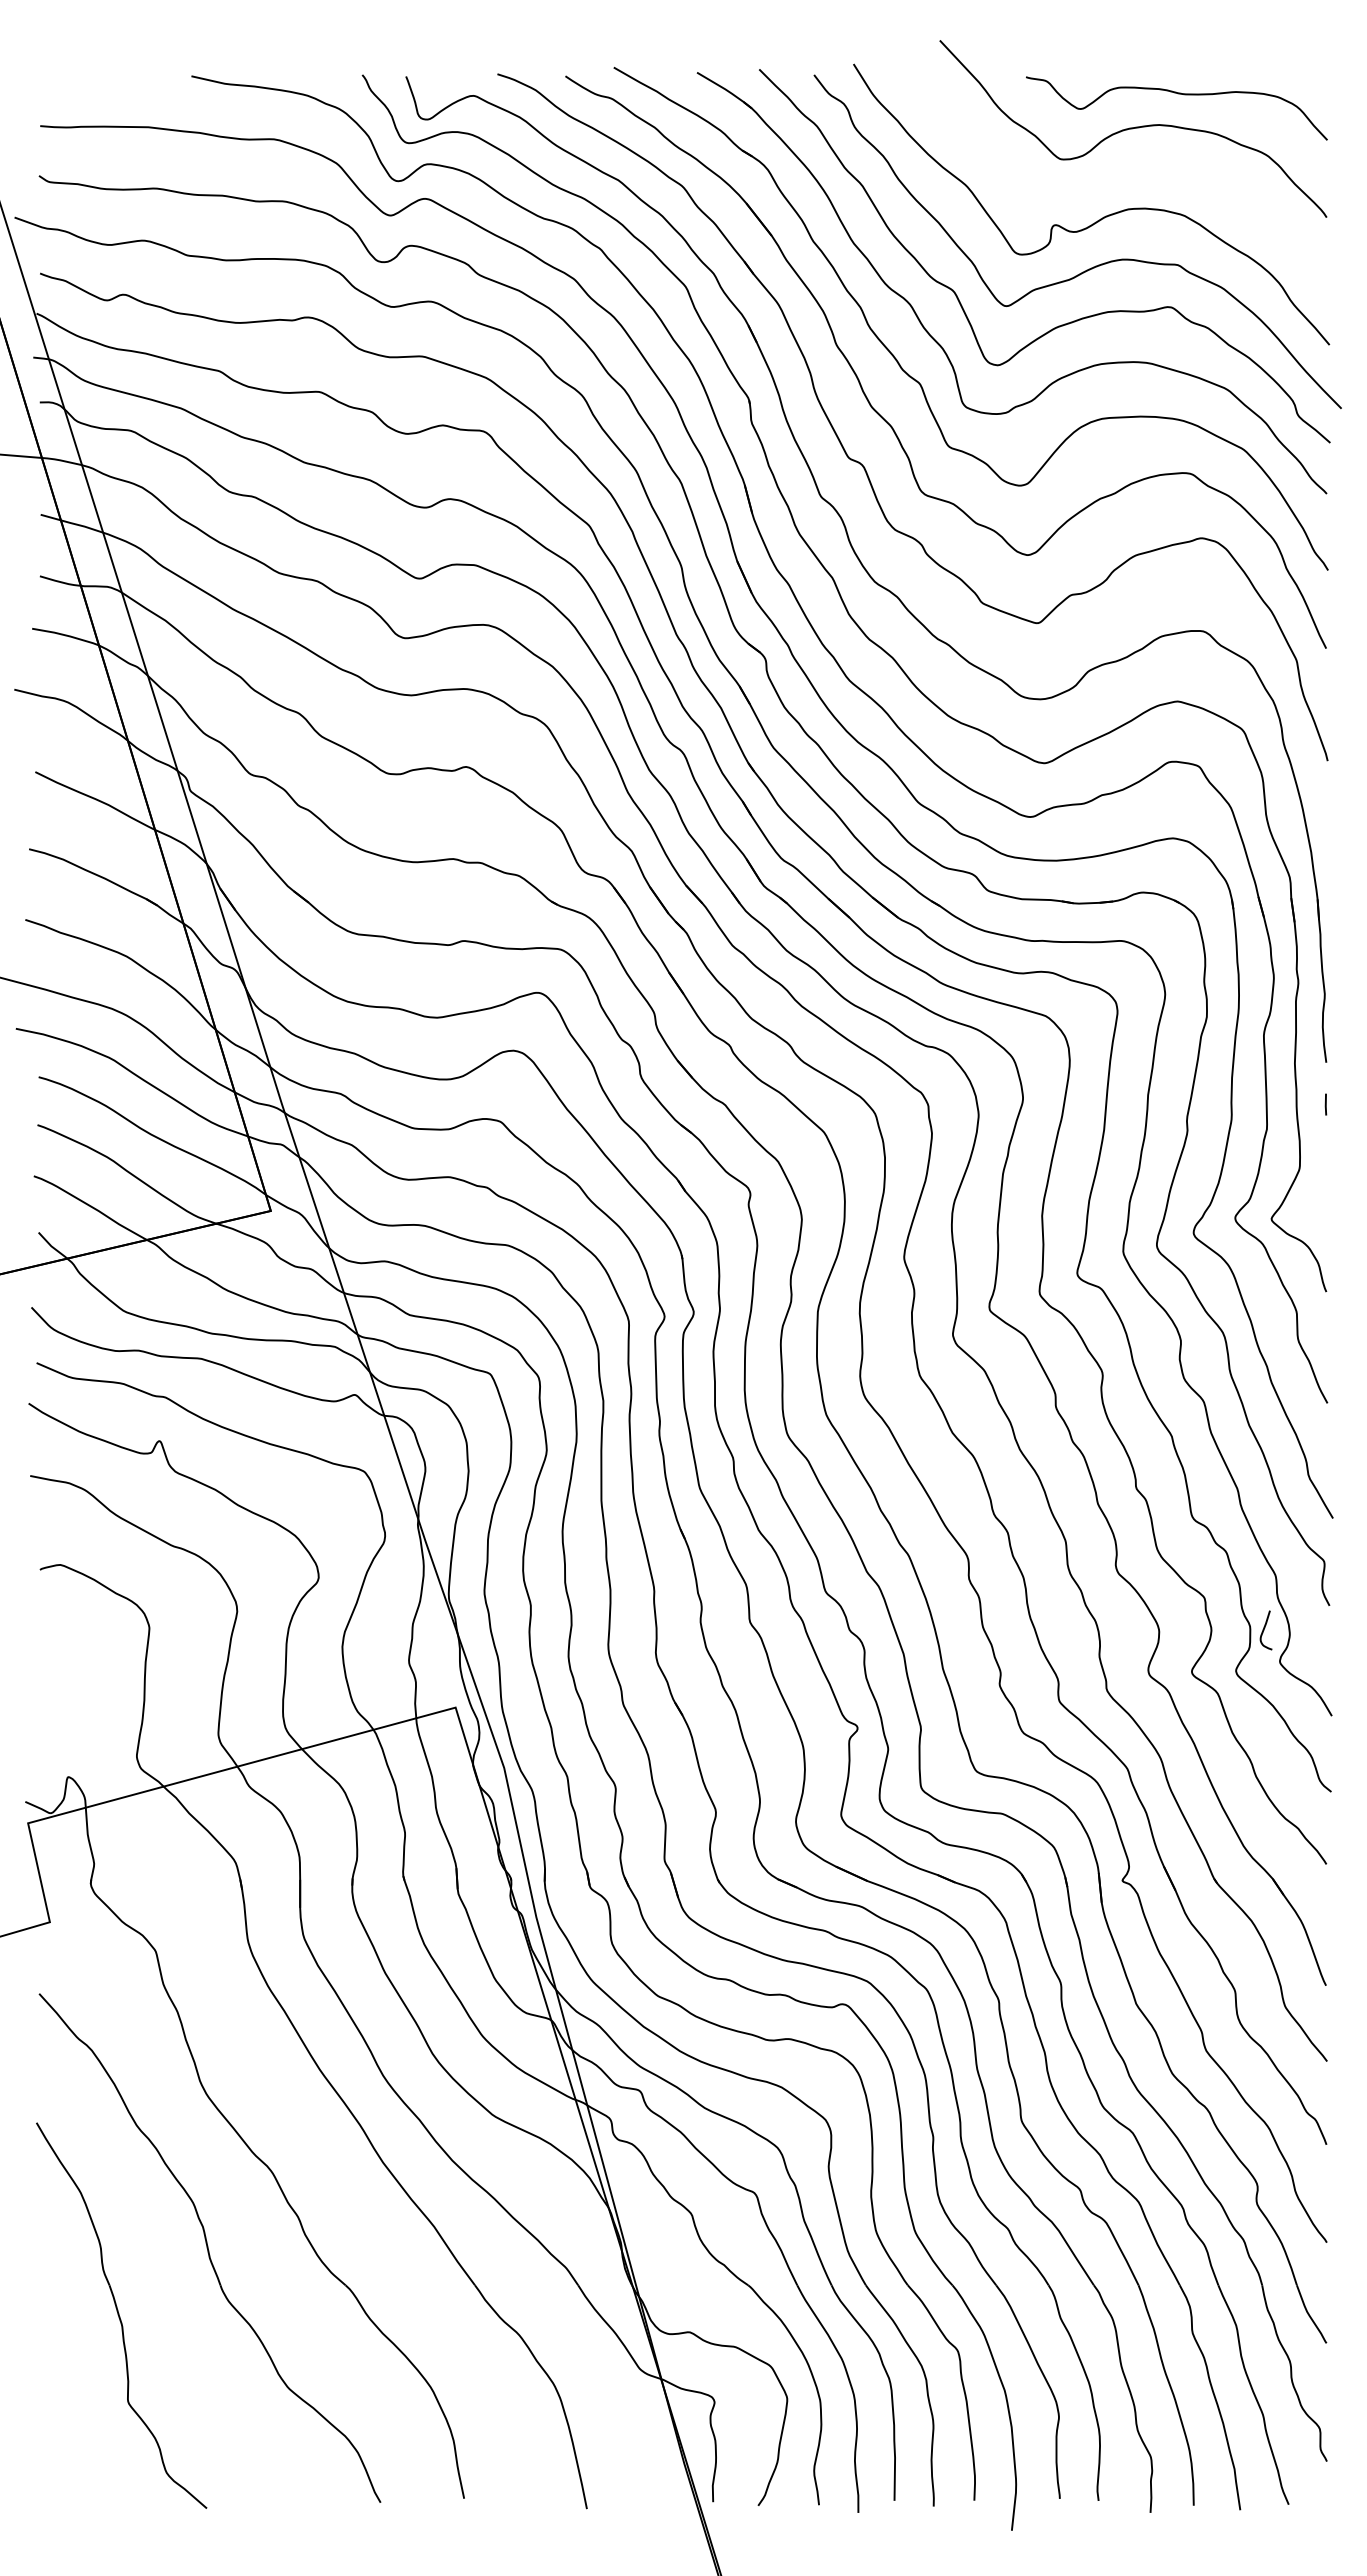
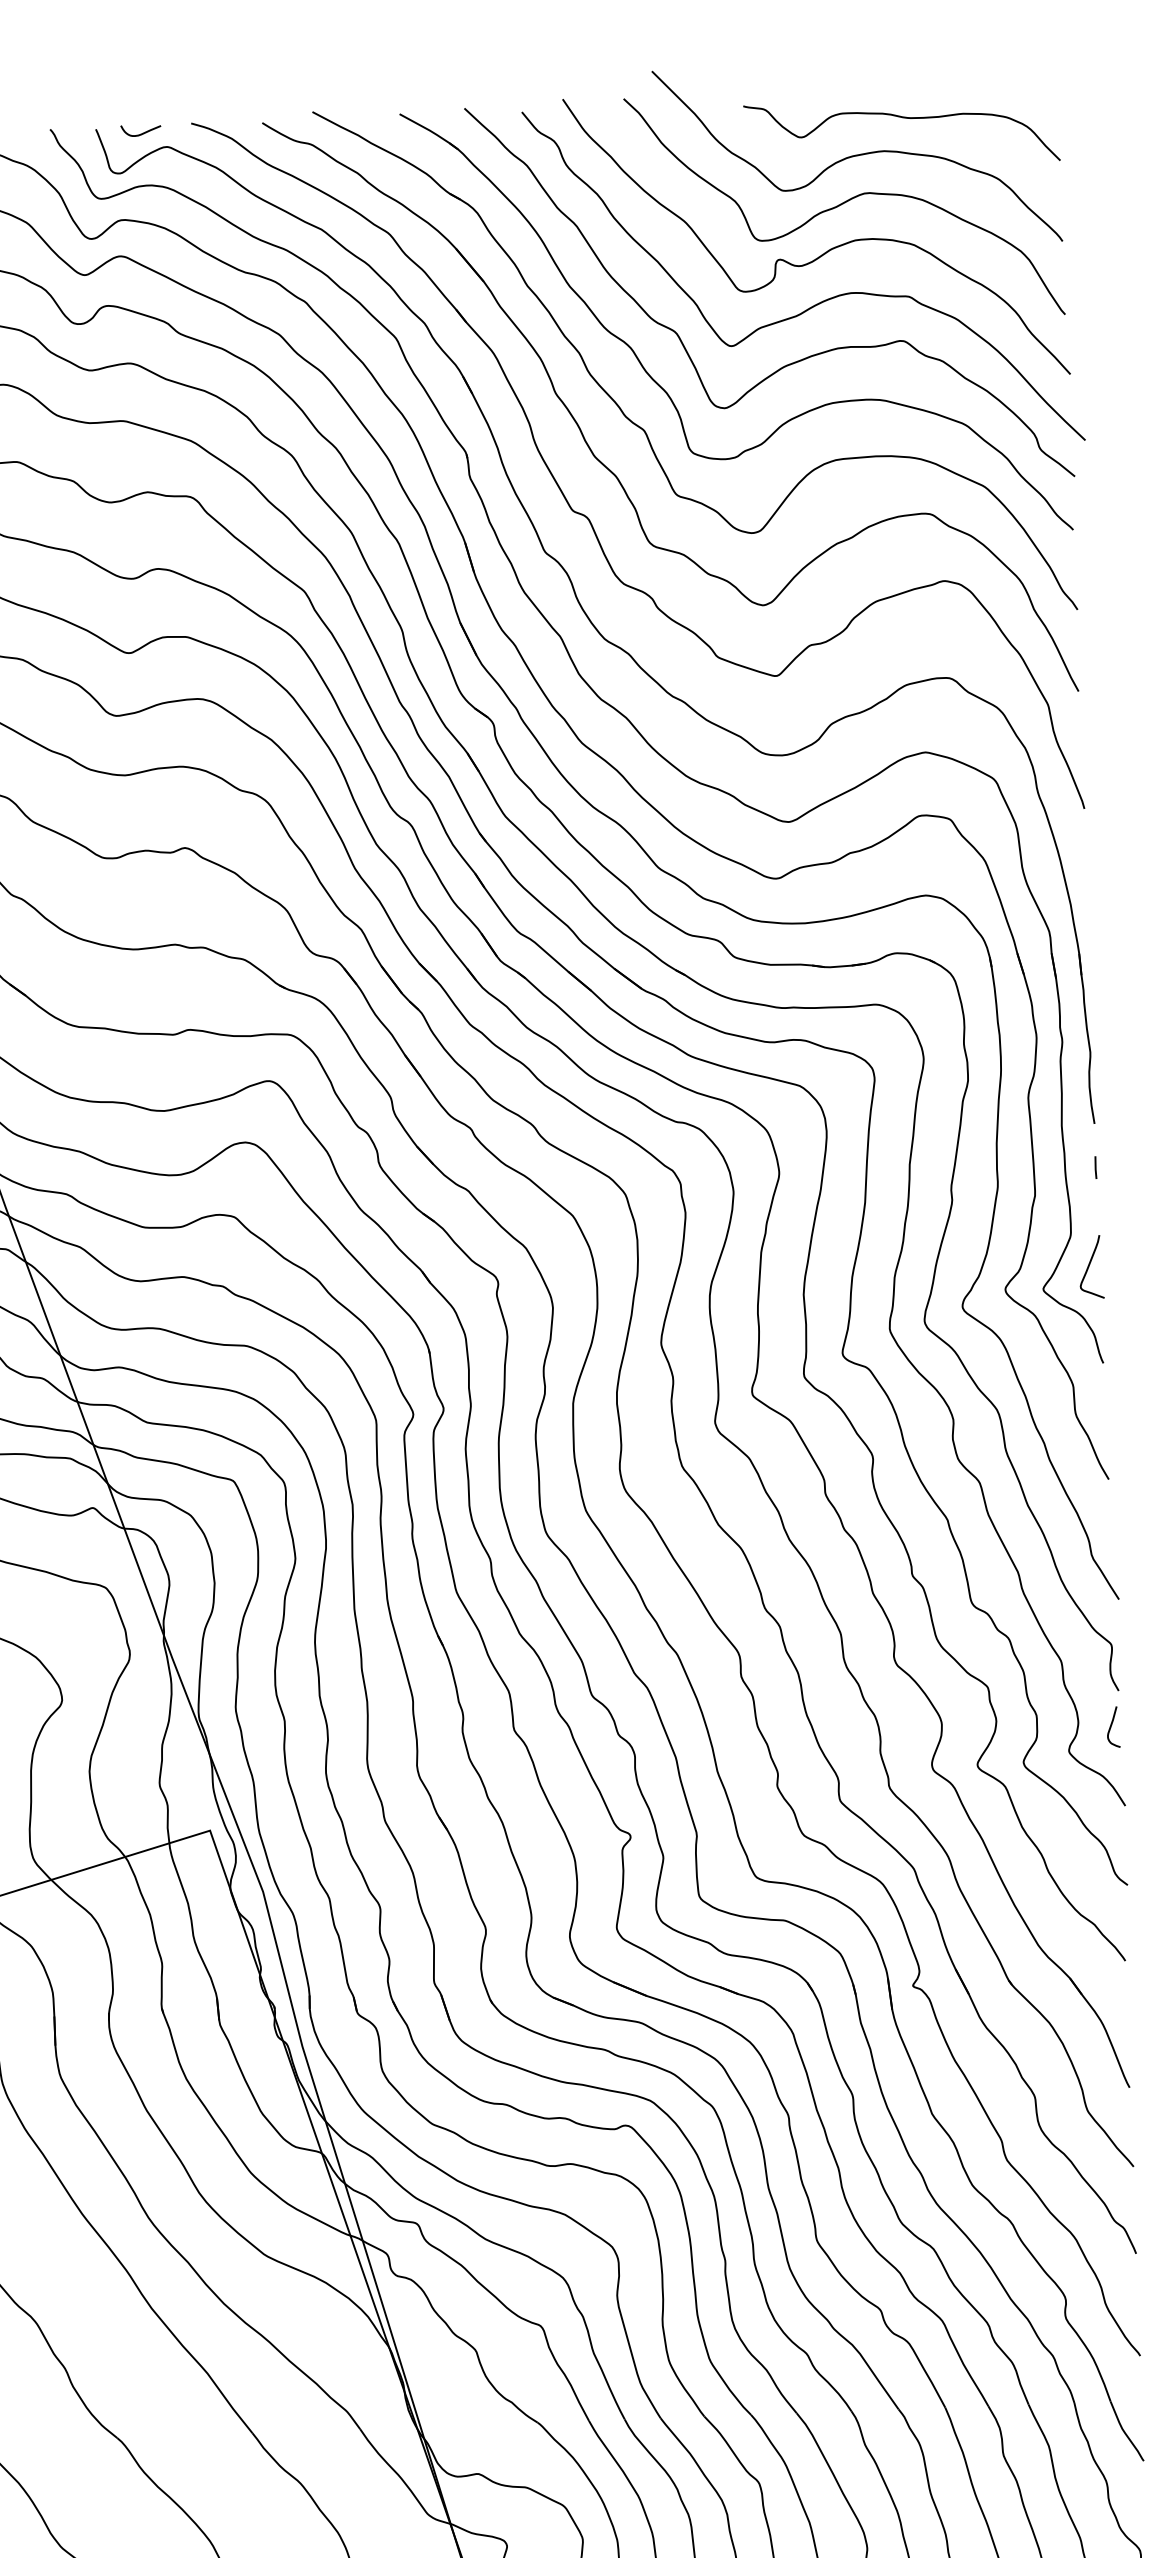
curve: (450, 81) -> (142, 132), added
curve: (1118, 174) -> (843, 204), added
curve: (1316, 1199) -> (1089, 1267), added
curve: (1264, 1630) -> (1111, 1727), moved

